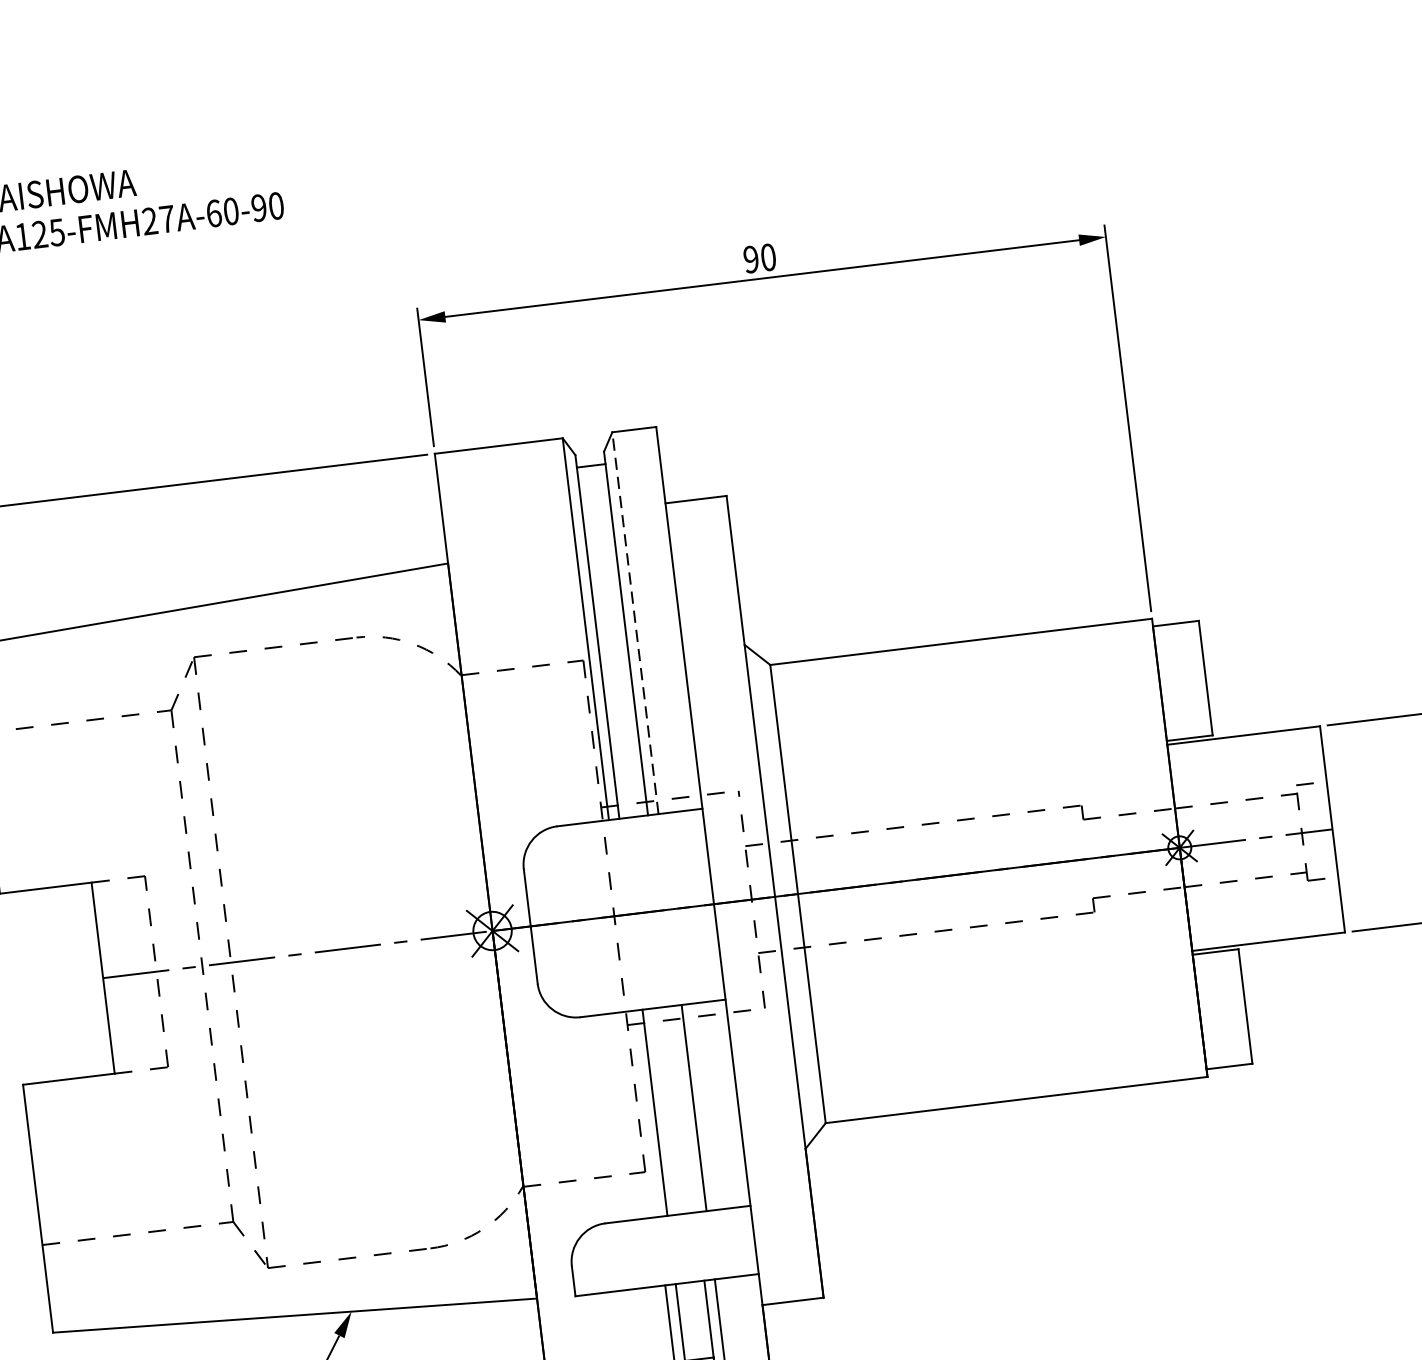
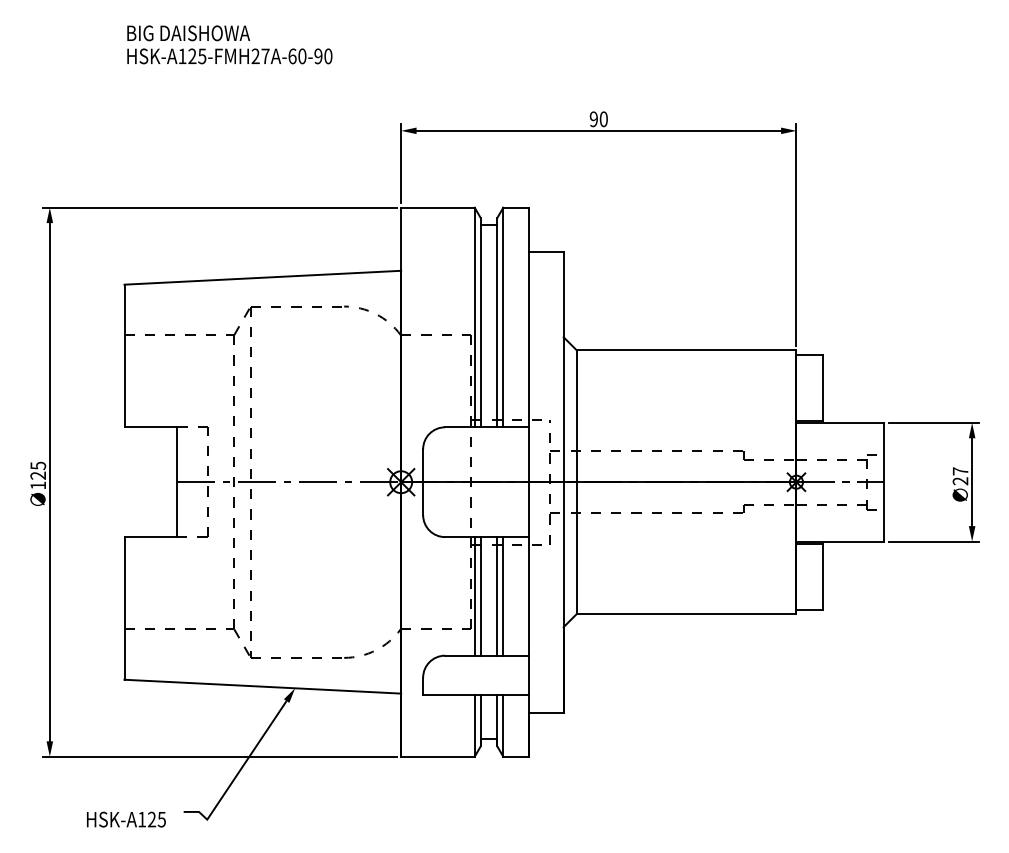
line: (635, 623) -> (503, 317), dashed -> solid
line: (684, 1109) -> (497, 596), added
line: (644, 1114) -> (474, 596), added

